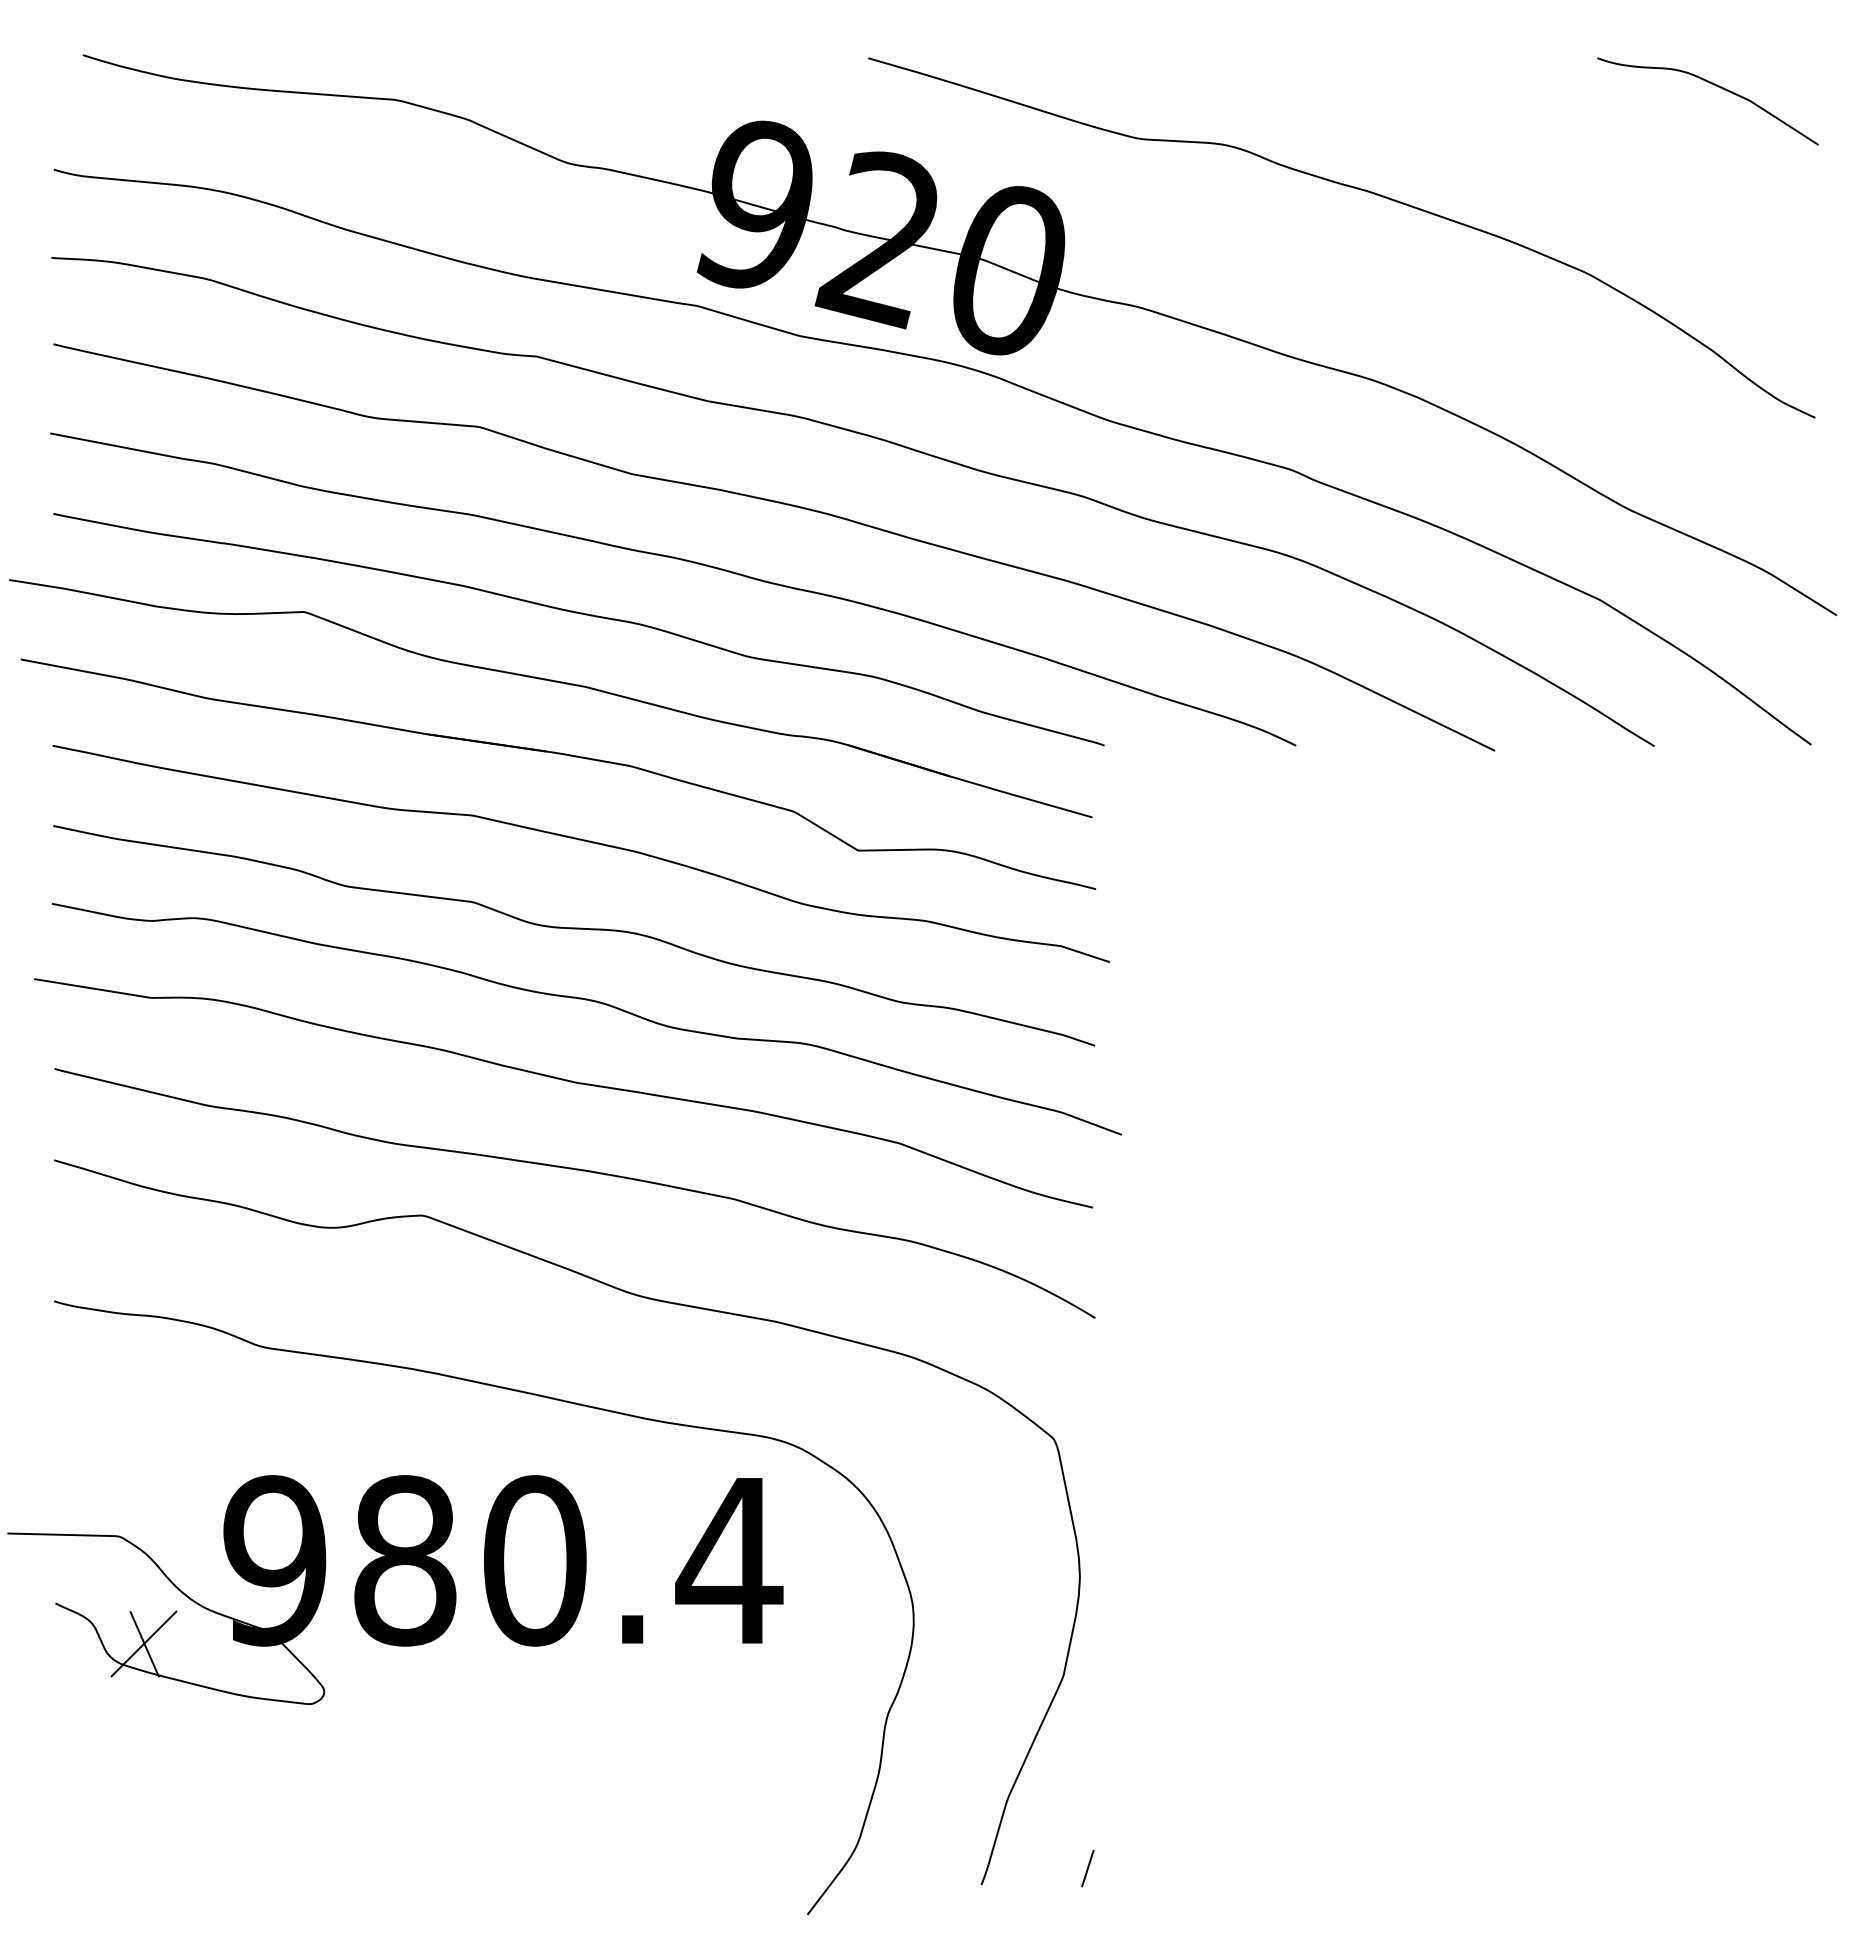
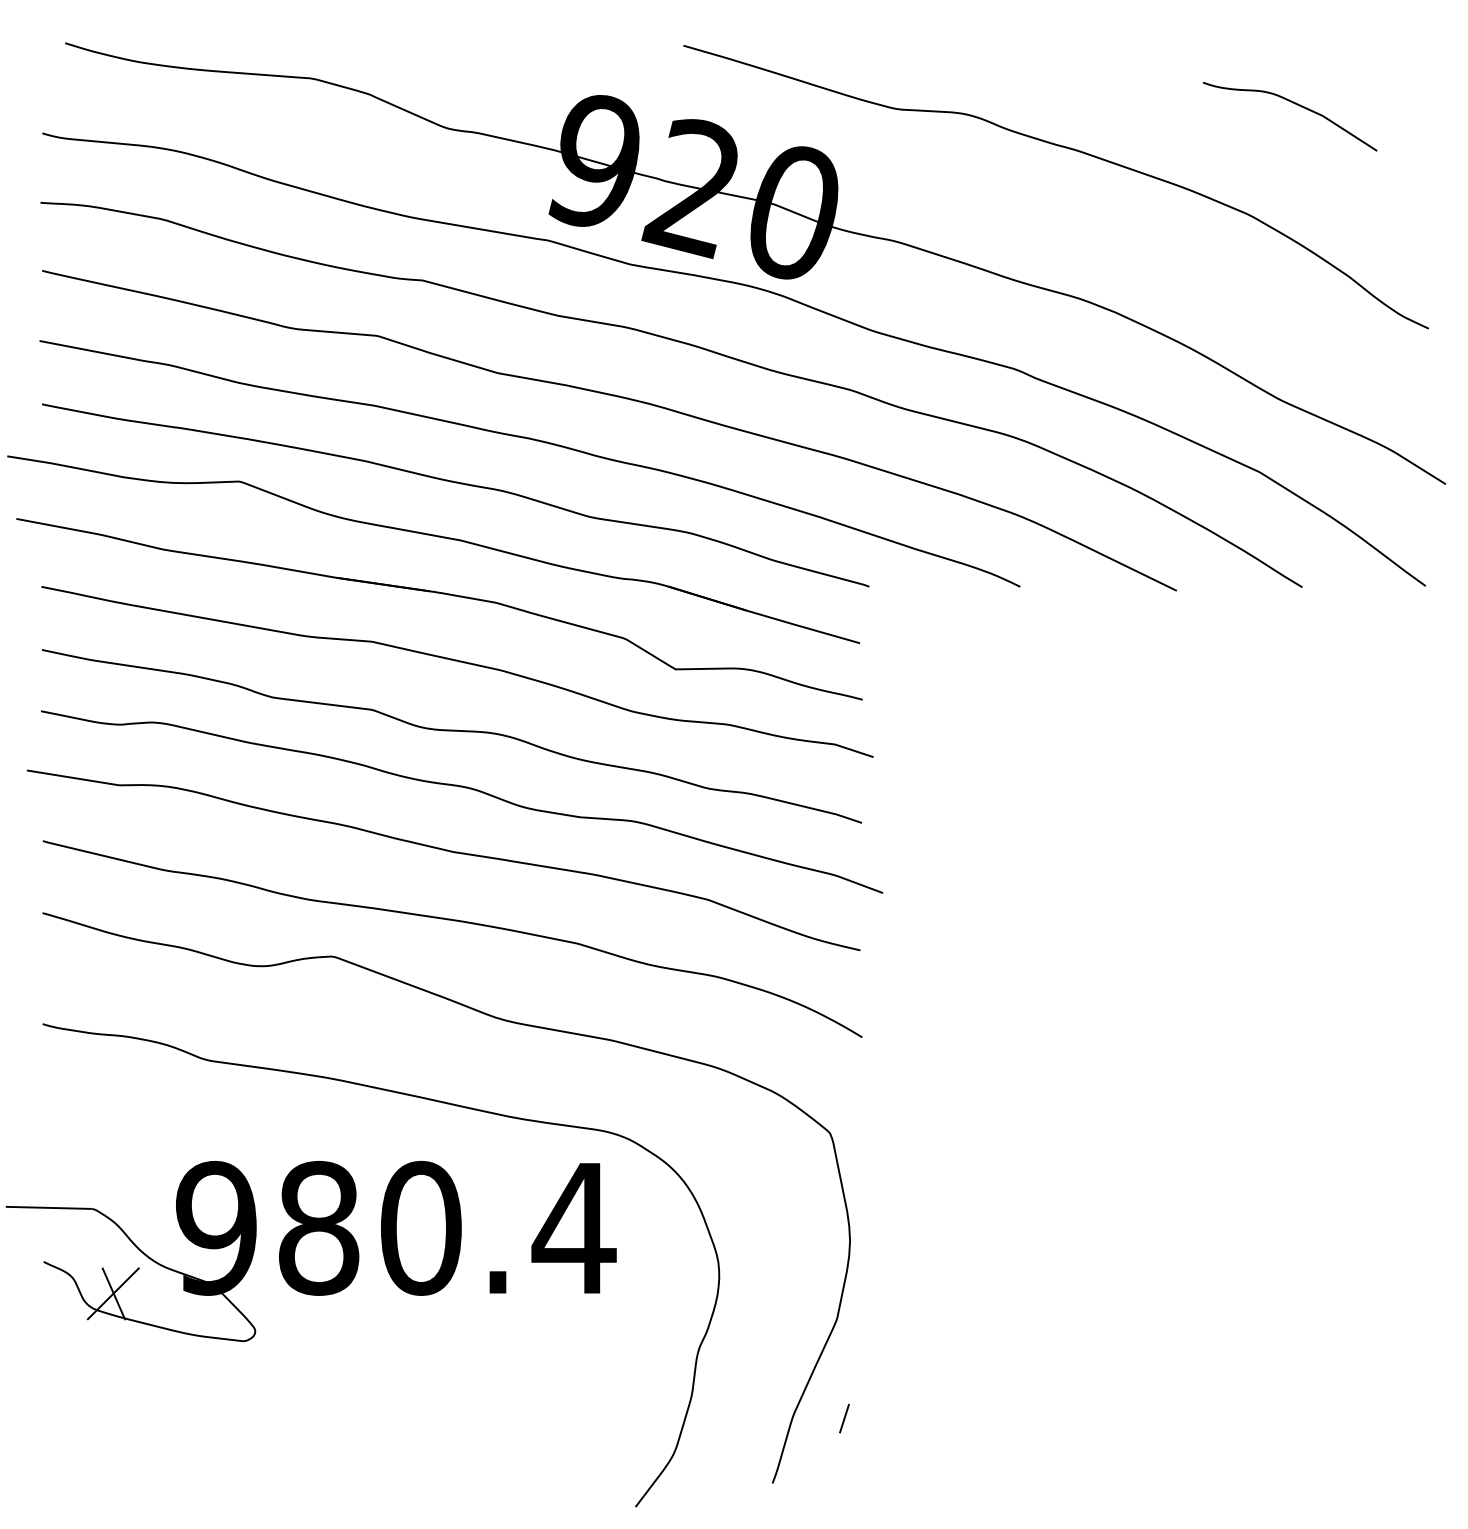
curve: (1711, 84) -> (1292, 103), moved
line: (1087, 1868) -> (844, 1418), moved

